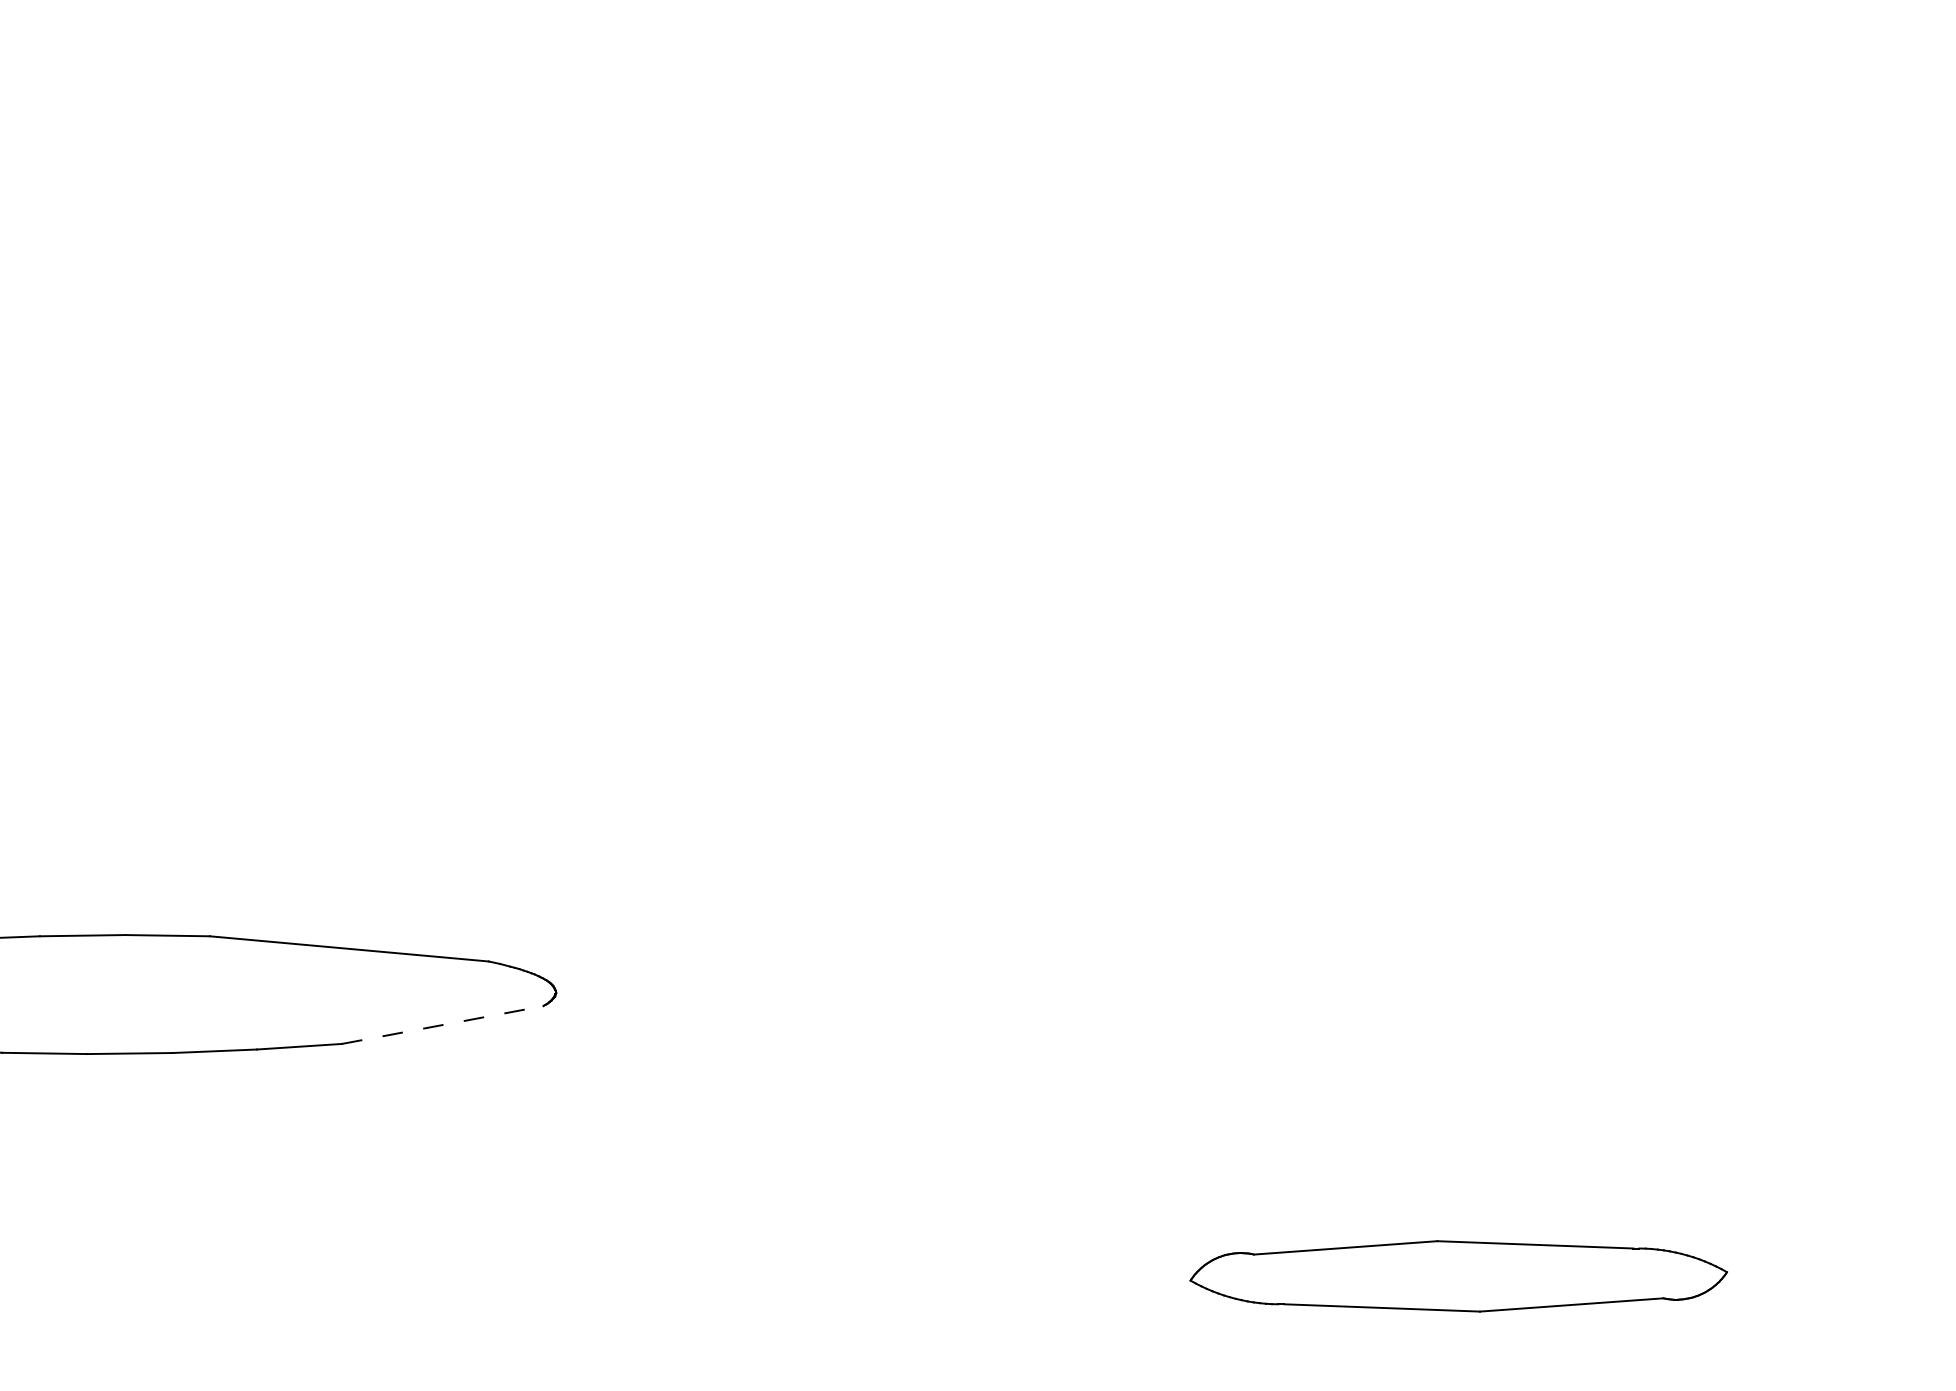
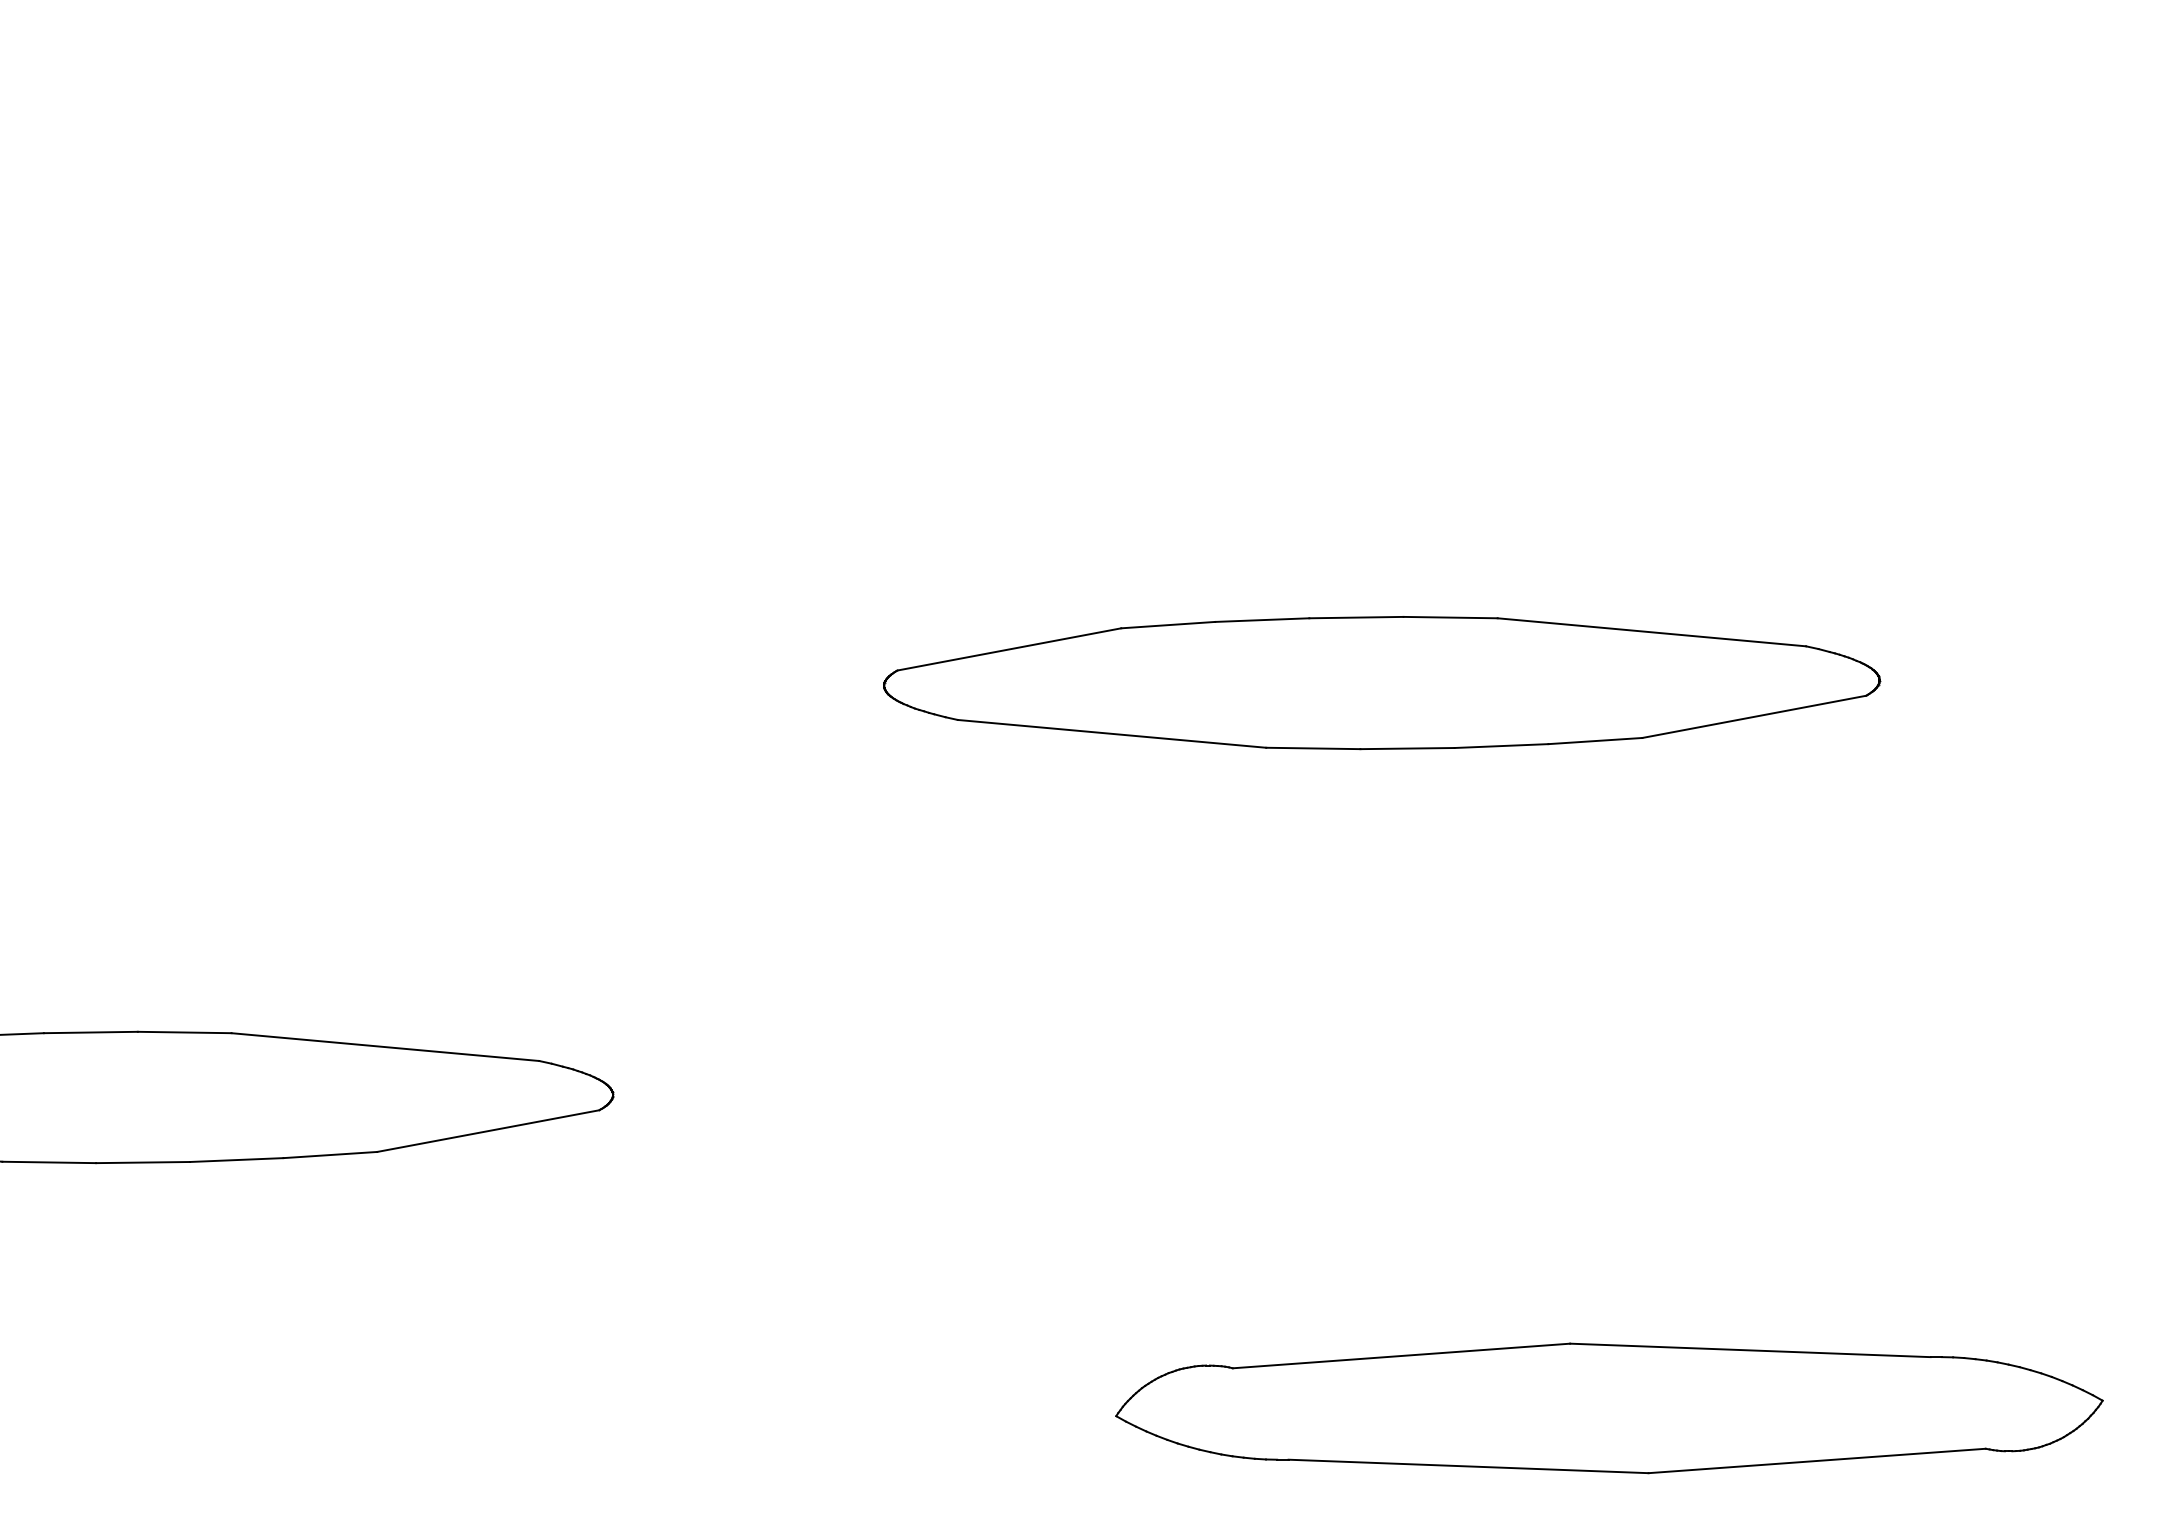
part: (1253, 619) -> (1382, 683), added
line: (442, 1025) -> (488, 1131), dashed -> solid
part: (1458, 1276) -> (1609, 1408), size x1.67

